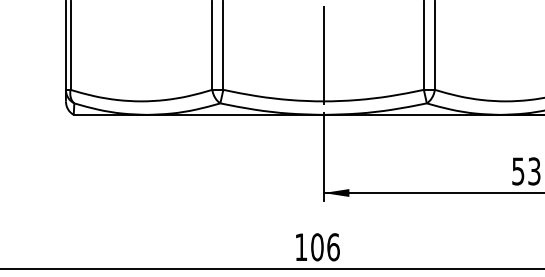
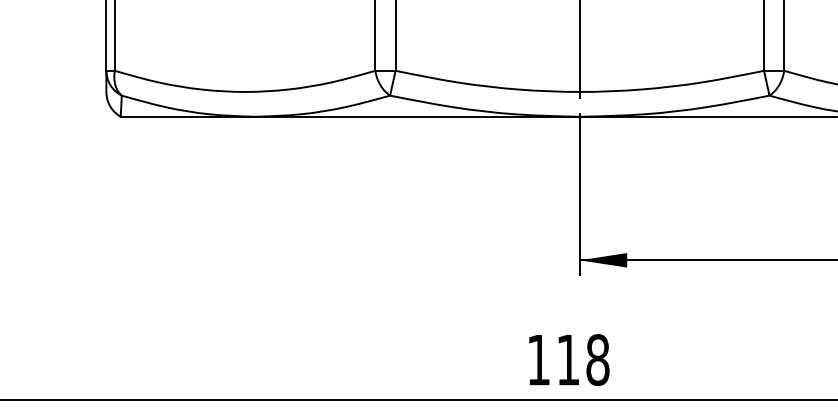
text: (325, 247) -> (583, 360), 106 -> 118

